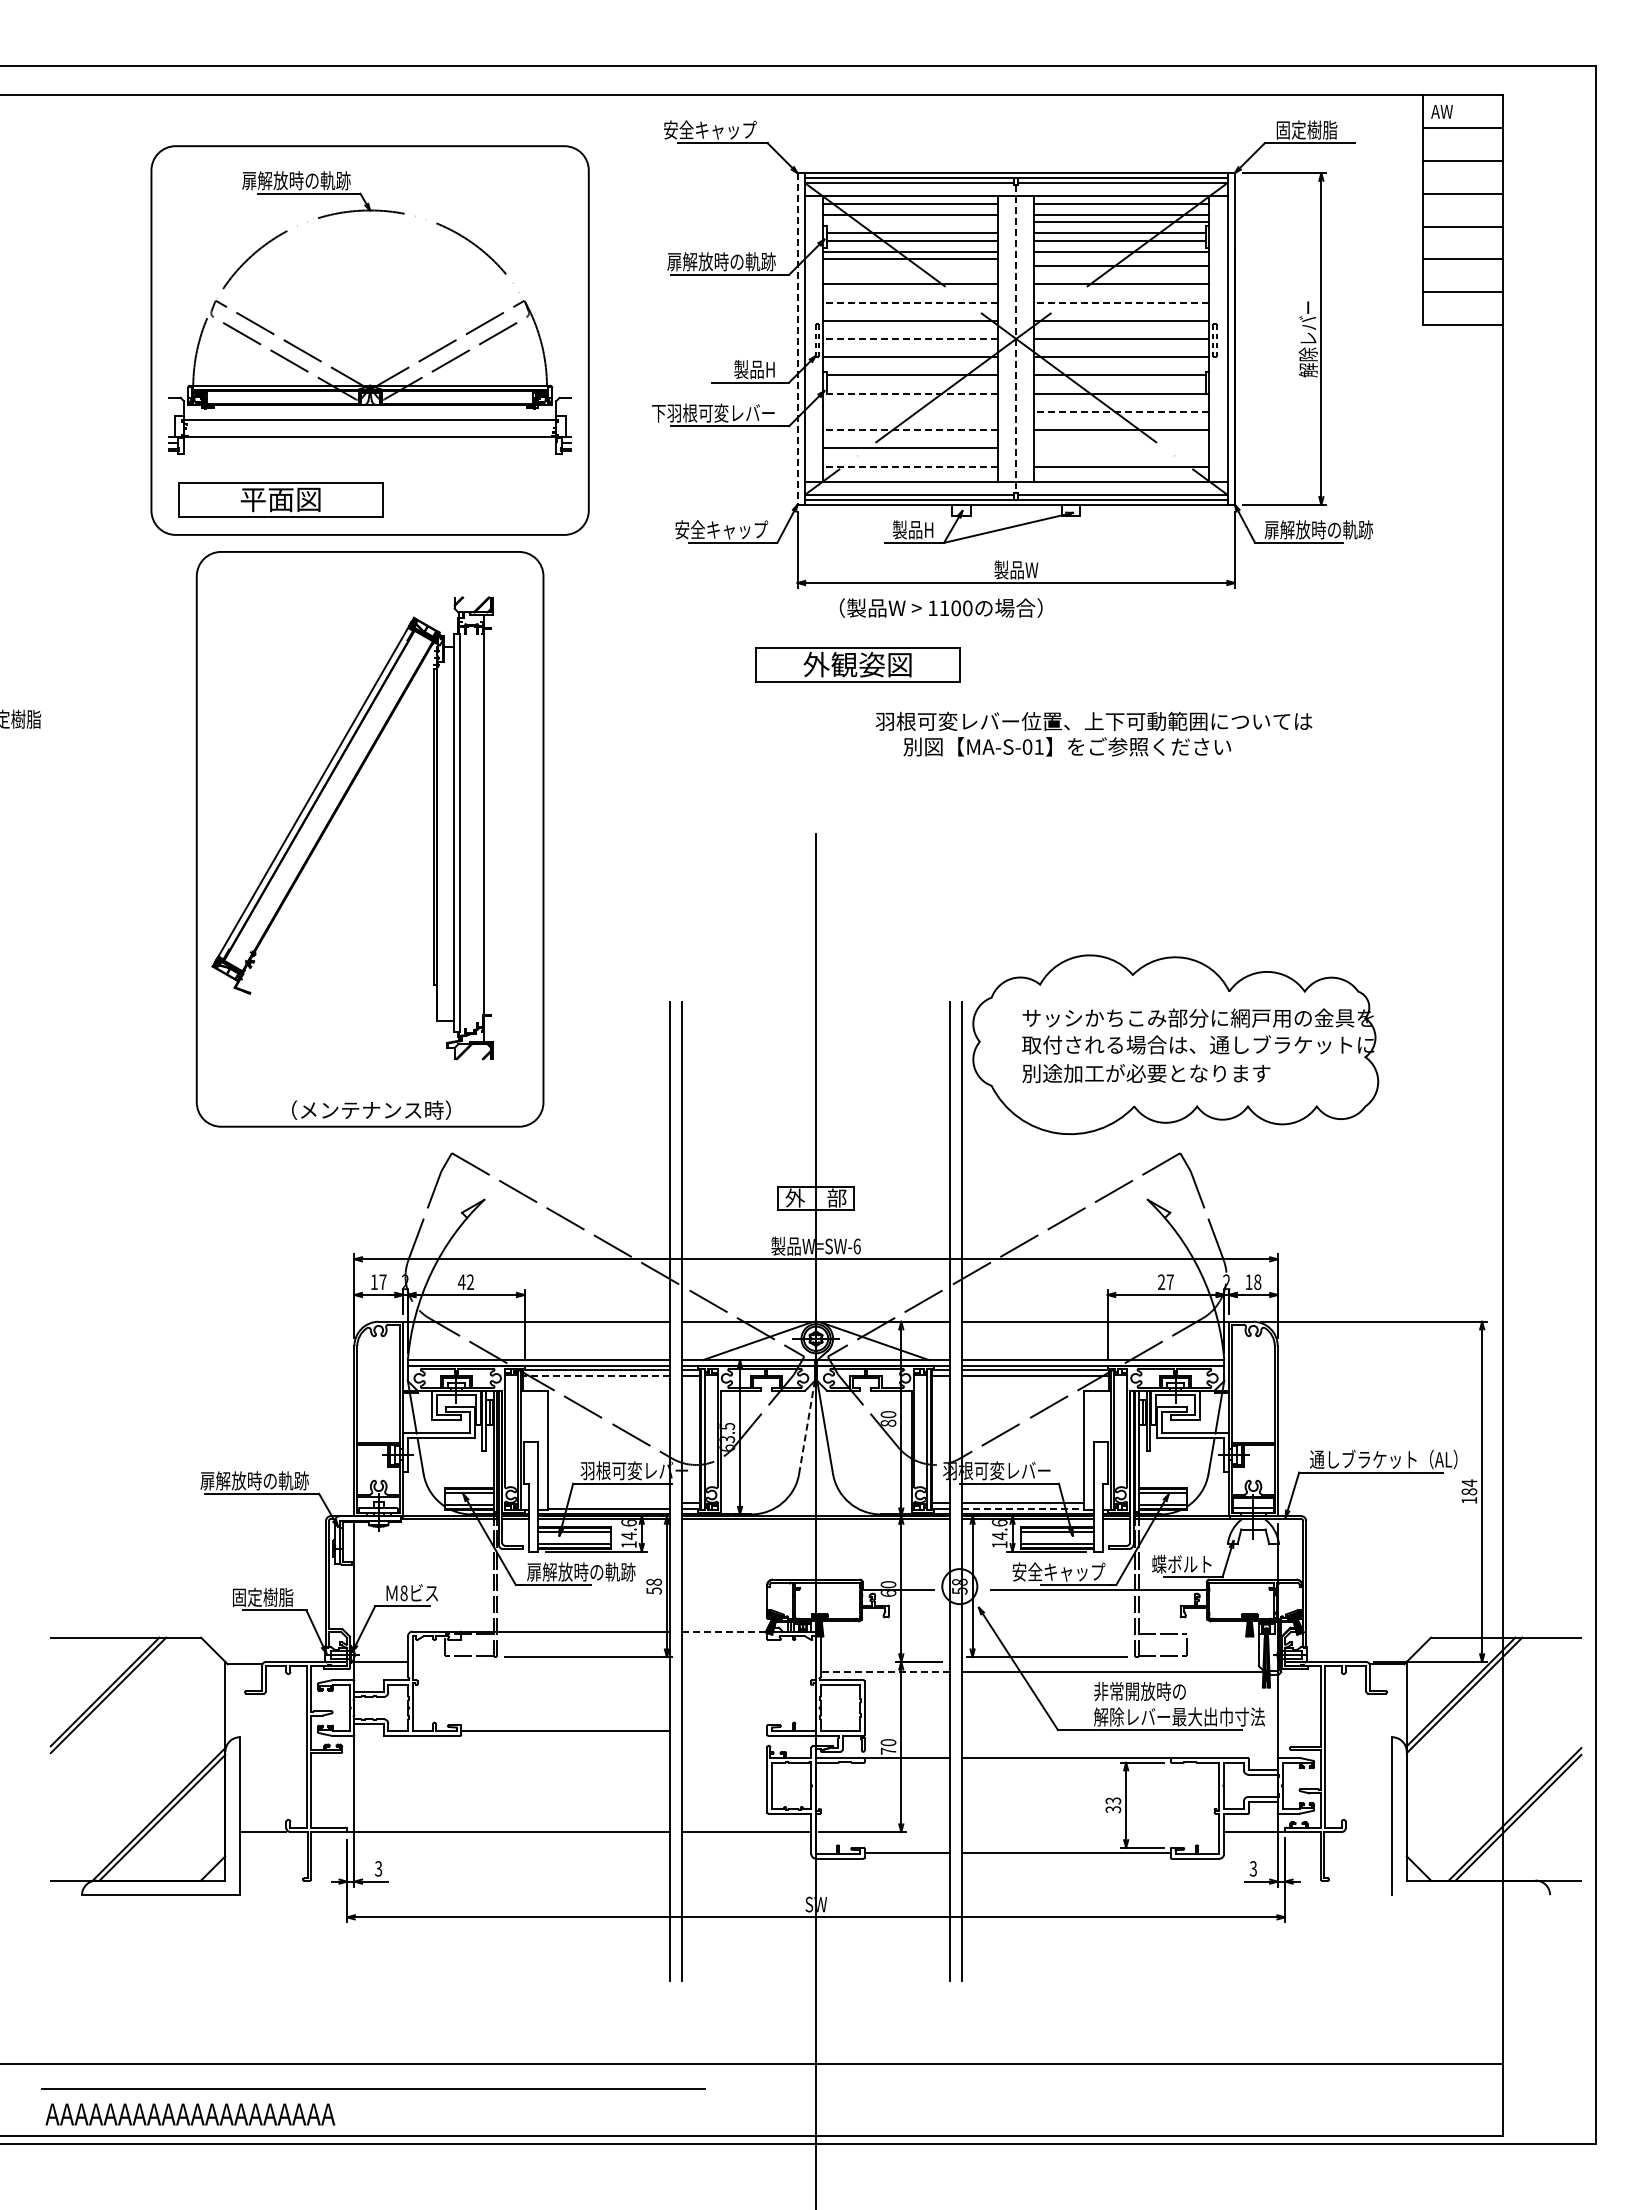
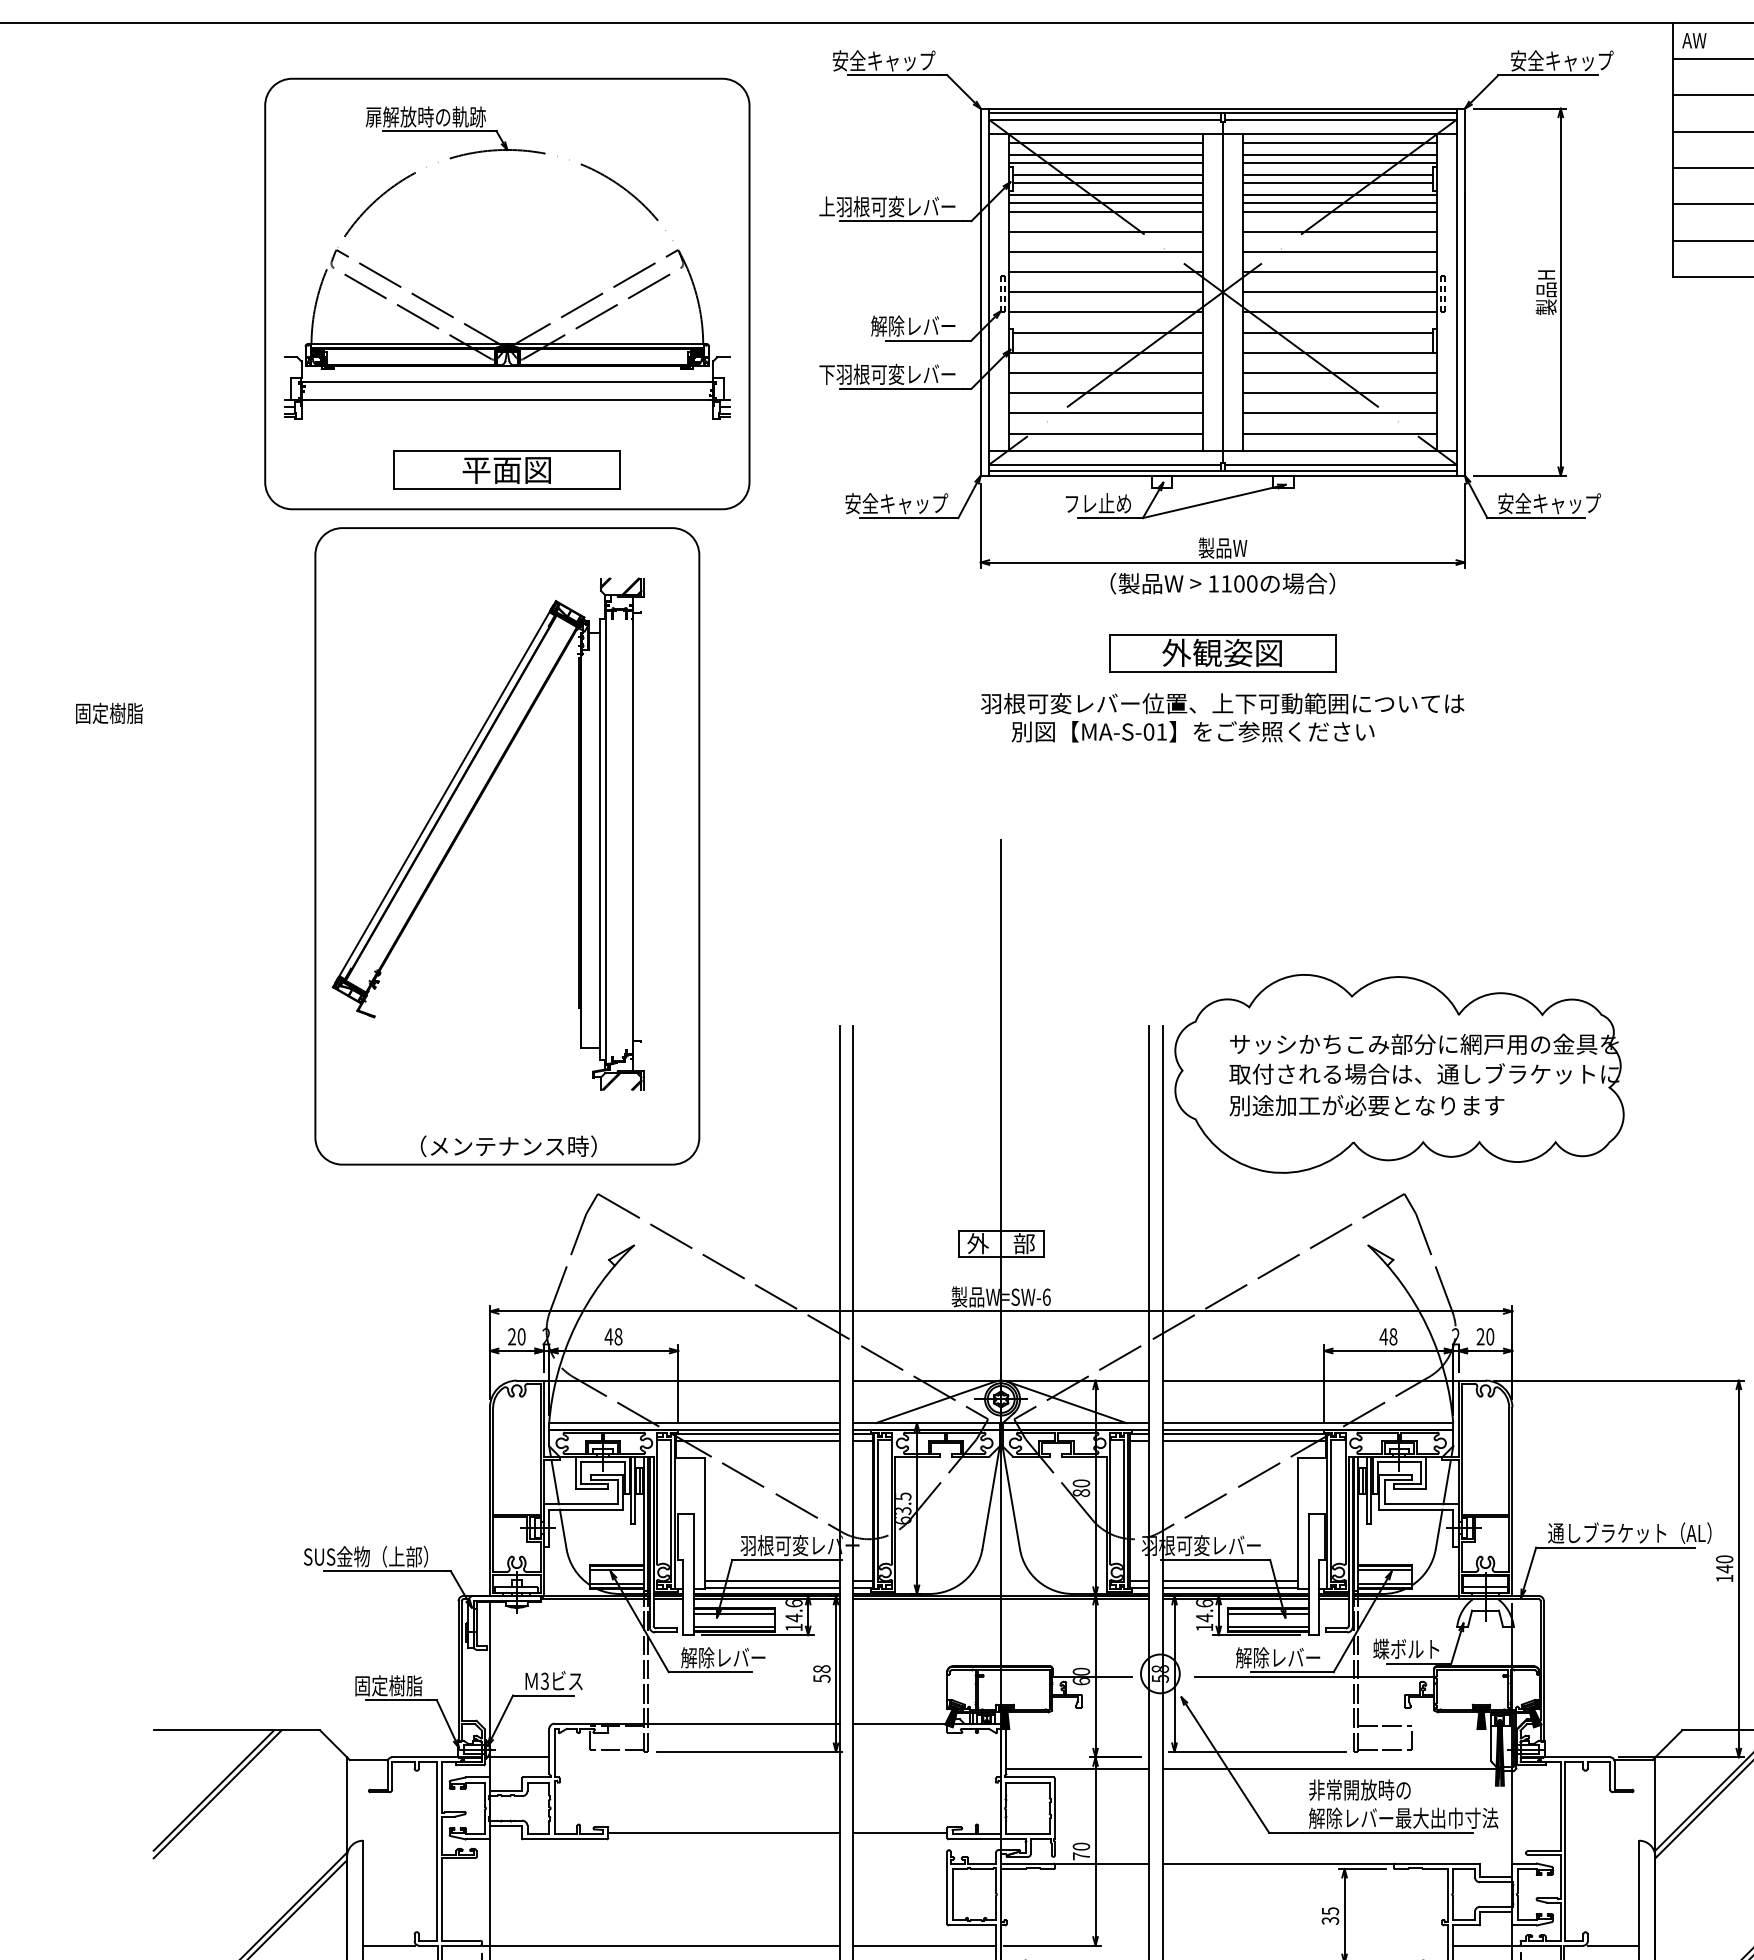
text: (1322, 129) -> (1562, 60), 固定樹脂 -> 安全キャップ
line: (910, 222) -> (1105, 163), added
line: (1121, 258) -> (1339, 203), added
text: (713, 261) -> (887, 206), 扉解放時の軌跡 -> 上羽根可変レバー
line: (910, 266) -> (1105, 212), added
line: (910, 302) -> (1105, 251), dashed -> solid
line: (1121, 302) -> (1339, 251), dashed -> solid
line: (797, 338) -> (980, 291), dashed -> solid
line: (910, 338) -> (1105, 291), dashed -> solid
line: (1016, 339) -> (1223, 292), dashed -> solid
text: (1307, 339) -> (1545, 292), 解除レバー -> 製品H
text: (736, 369) -> (913, 326), 製品H -> 解除レバー
line: (910, 393) -> (1105, 352), dashed -> solid
line: (910, 411) -> (1105, 372), added
line: (1121, 411) -> (1339, 372), dashed -> solid
line: (910, 430) -> (1105, 393), dashed -> solid
line: (1121, 448) -> (1339, 413), added
line: (910, 466) -> (1105, 433), dashed -> solid
part: (280, 499) -> (506, 470), moved
text: (903, 529) -> (1098, 503), 製品H -> フレ止め
text: (1318, 529) -> (1557, 503), 扉解放時の軌跡 -> 安全キャップ
text: (940, 607) -> (1222, 582), moved
part: (857, 664) -> (1222, 652), moved
text: (1094, 733) -> (1223, 716), moved
text: (1253, 1281) -> (1485, 1336), 18 -> 20
text: (378, 1282) -> (516, 1337), 17 -> 20
text: (470, 1282) -> (618, 1337), 42 -> 48
text: (1165, 1282) -> (1388, 1337), 27 -> 48
line: (596, 1376) -> (758, 1441), dashed -> solid
line: (807, 1427) -> (991, 1497), dashed -> solid
text: (247, 1480) -> (371, 1556), 扉解放時の軌跡 -> SUS金物（上部）
text: (1469, 1487) -> (1724, 1564), 184 -> 140
line: (609, 1502) -> (772, 1580), added
line: (1023, 1508) -> (1230, 1587), dashed -> solid
text: (581, 1571) -> (741, 1657), 扉解放時の軌跡 -> 解除レバー
text: (1058, 1571) -> (1269, 1657), 安全キャップ -> 解除レバー
text: (403, 1592) -> (544, 1680), 8 -> 3
line: (726, 1631) -> (902, 1723), dashed -> solid
line: (884, 1672) -> (1076, 1769), dashed -> solid
line: (724, 1730) -> (899, 1833), added
text: (1112, 1800) -> (1329, 1910), 33 -> 35
line: (1368, 1832) -> (1612, 1946), added

